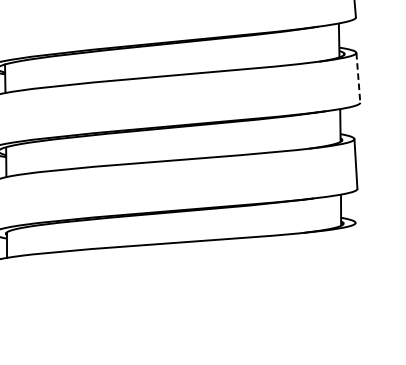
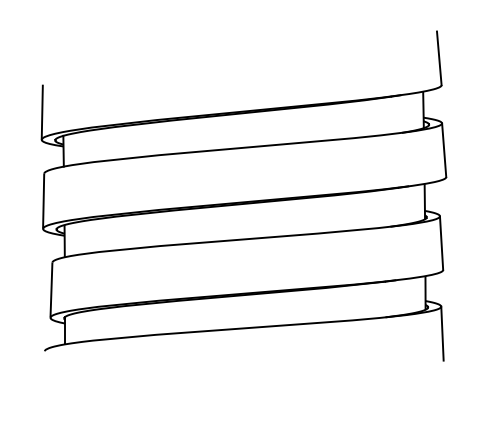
line: (358, 78) -> (444, 150), dashed -> solid
line: (356, 247) -> (442, 333), added

